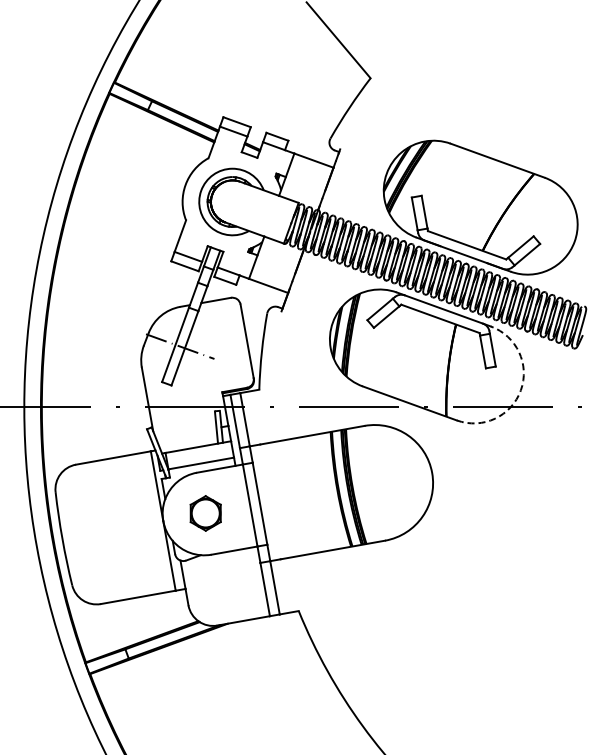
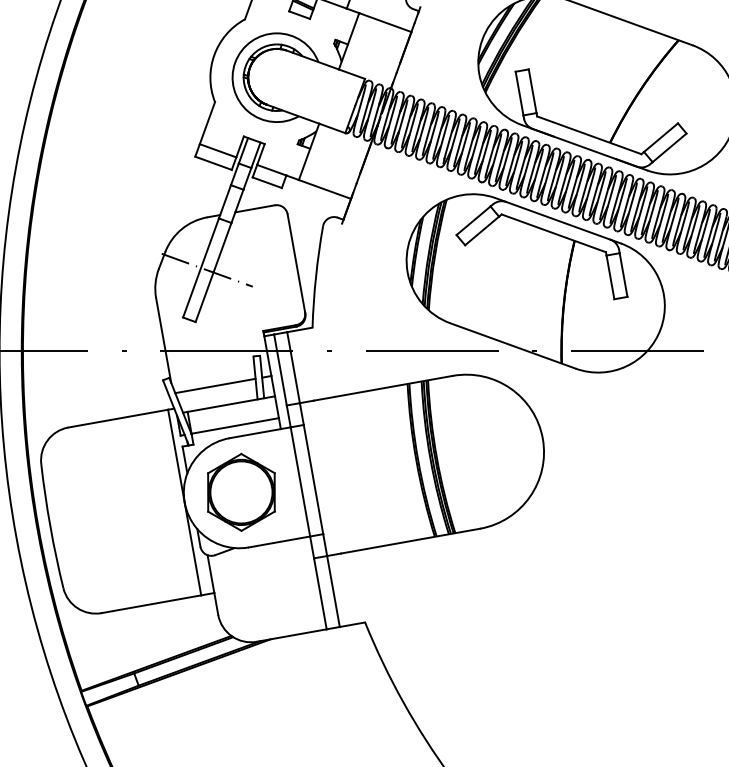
arc: (520, 390) -> (660, 328), dashed -> solid
line: (186, 433) -> (215, 385), added
part: (205, 513) -> (240, 492), size x1.67

